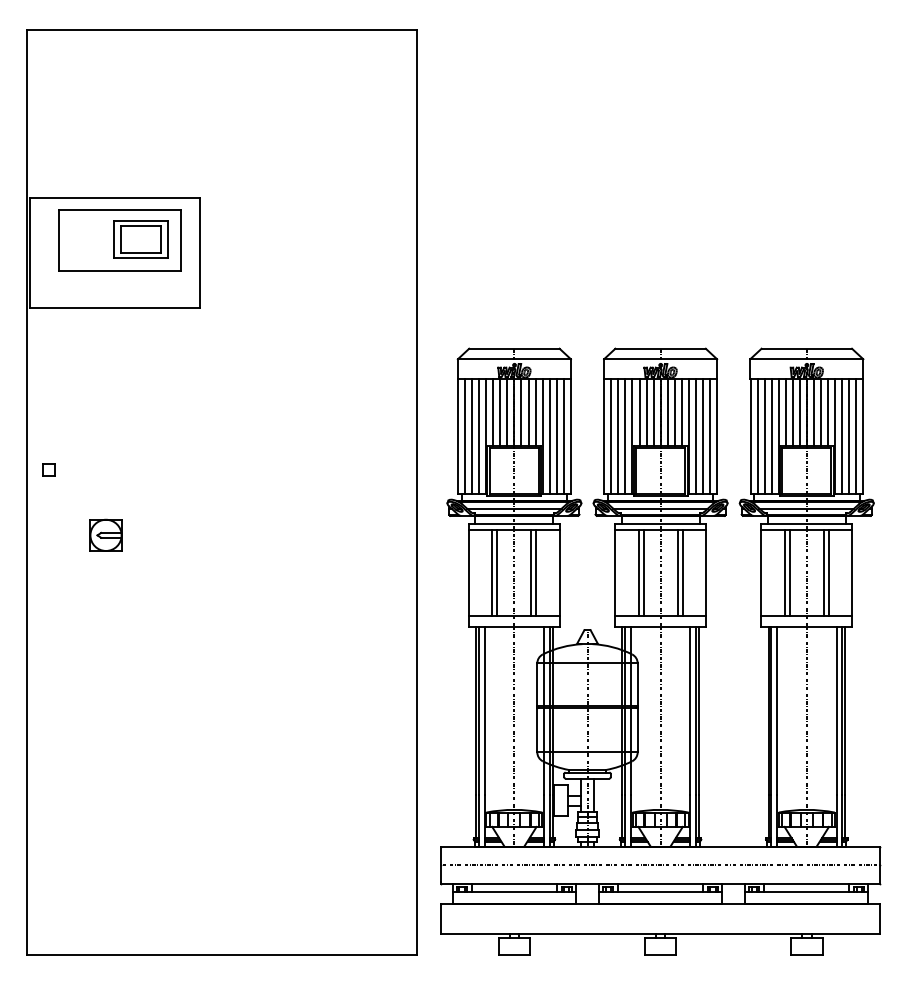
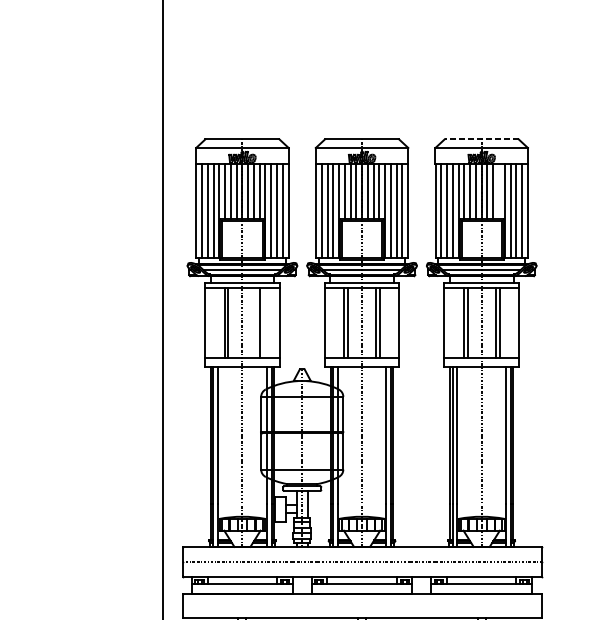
line: (806, 348) -> (481, 139), solid -> dashed
line: (827, 412) -> (498, 191), removed
line: (531, 572) -> (256, 322), removed

